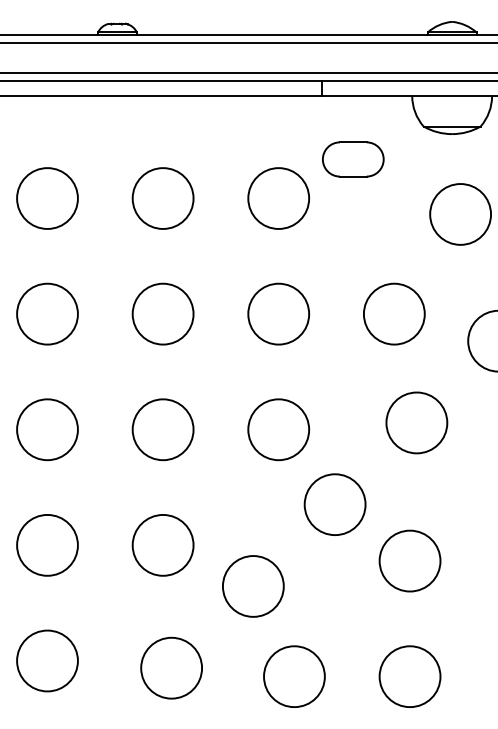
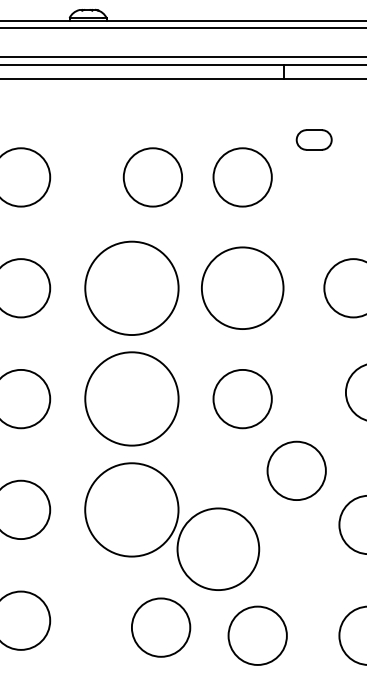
part: (353, 159) -> (314, 140), size x0.6
circle: (162, 198) -> (152, 177), moved
circle: (162, 313) -> (131, 287), size x1.6
circle: (278, 313) -> (242, 287), size x1.4
circle: (162, 429) -> (131, 398), size x1.6
circle: (162, 544) -> (131, 509), size x1.6
circle: (252, 586) -> (217, 549), size x1.4
circle: (171, 667) -> (160, 626), moved

